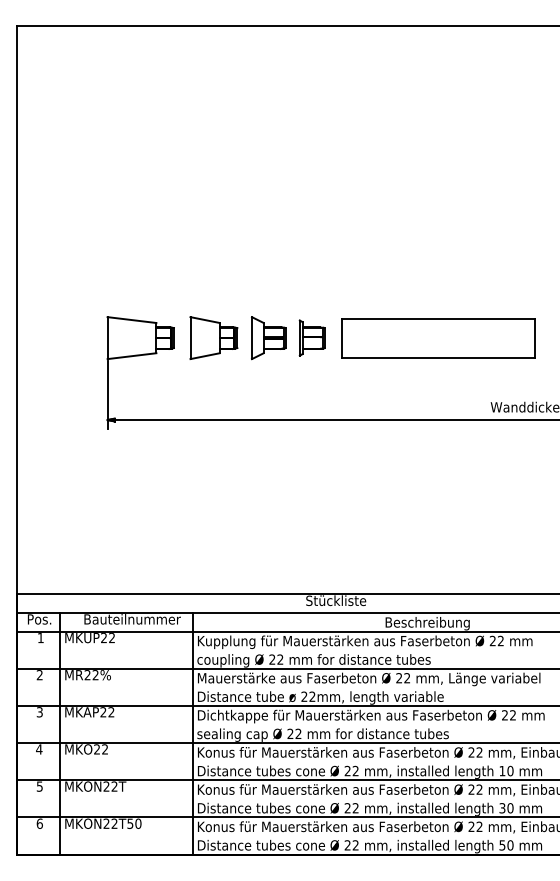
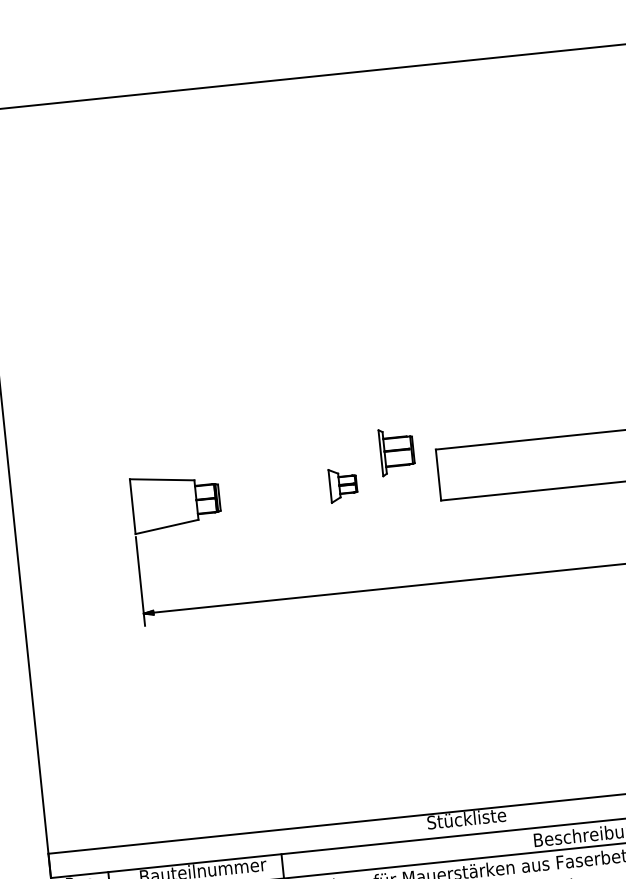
part: (213, 337) -> (270, 491), removed
part: (311, 337) -> (396, 450), moved
part: (268, 338) -> (342, 485), size x0.6

